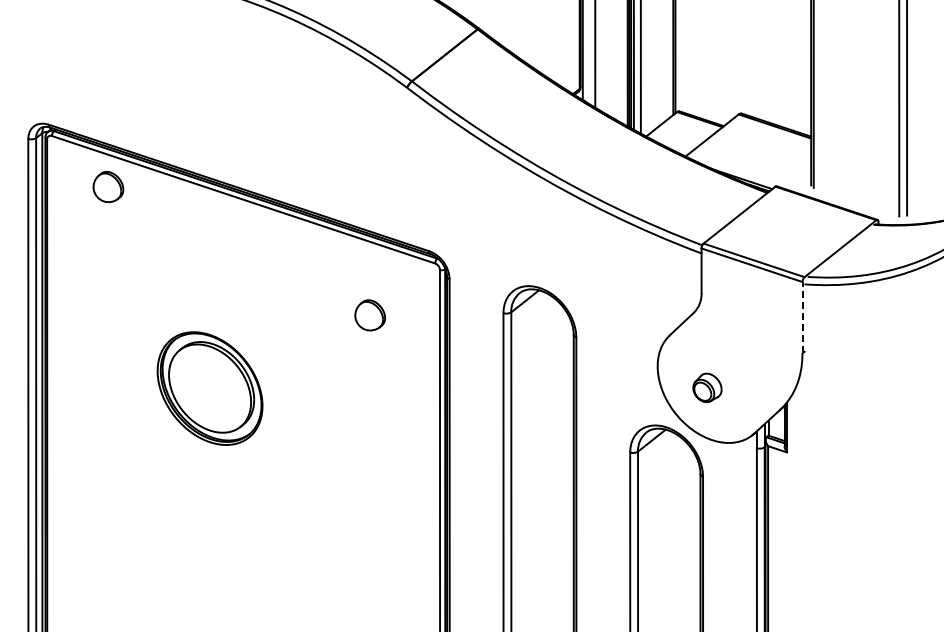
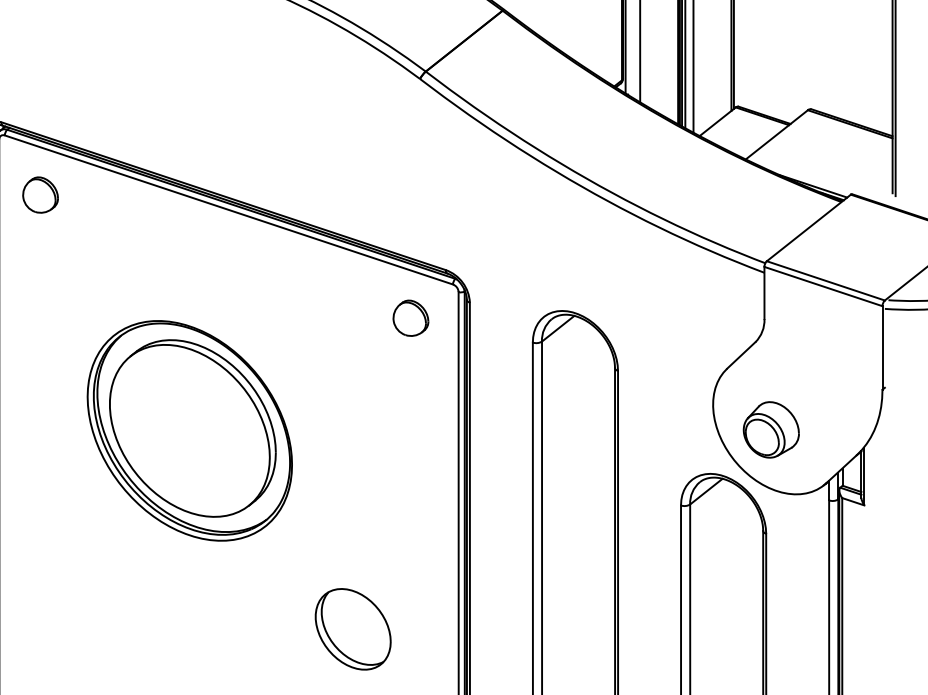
part: (108, 187) -> (40, 195), moved
part: (369, 315) -> (410, 318), moved
line: (802, 317) -> (882, 347), dashed -> solid
part: (707, 387) -> (771, 429), size x1.67
part: (209, 388) -> (189, 430), size x1.67
part: (349, 558) -> (352, 629), added

